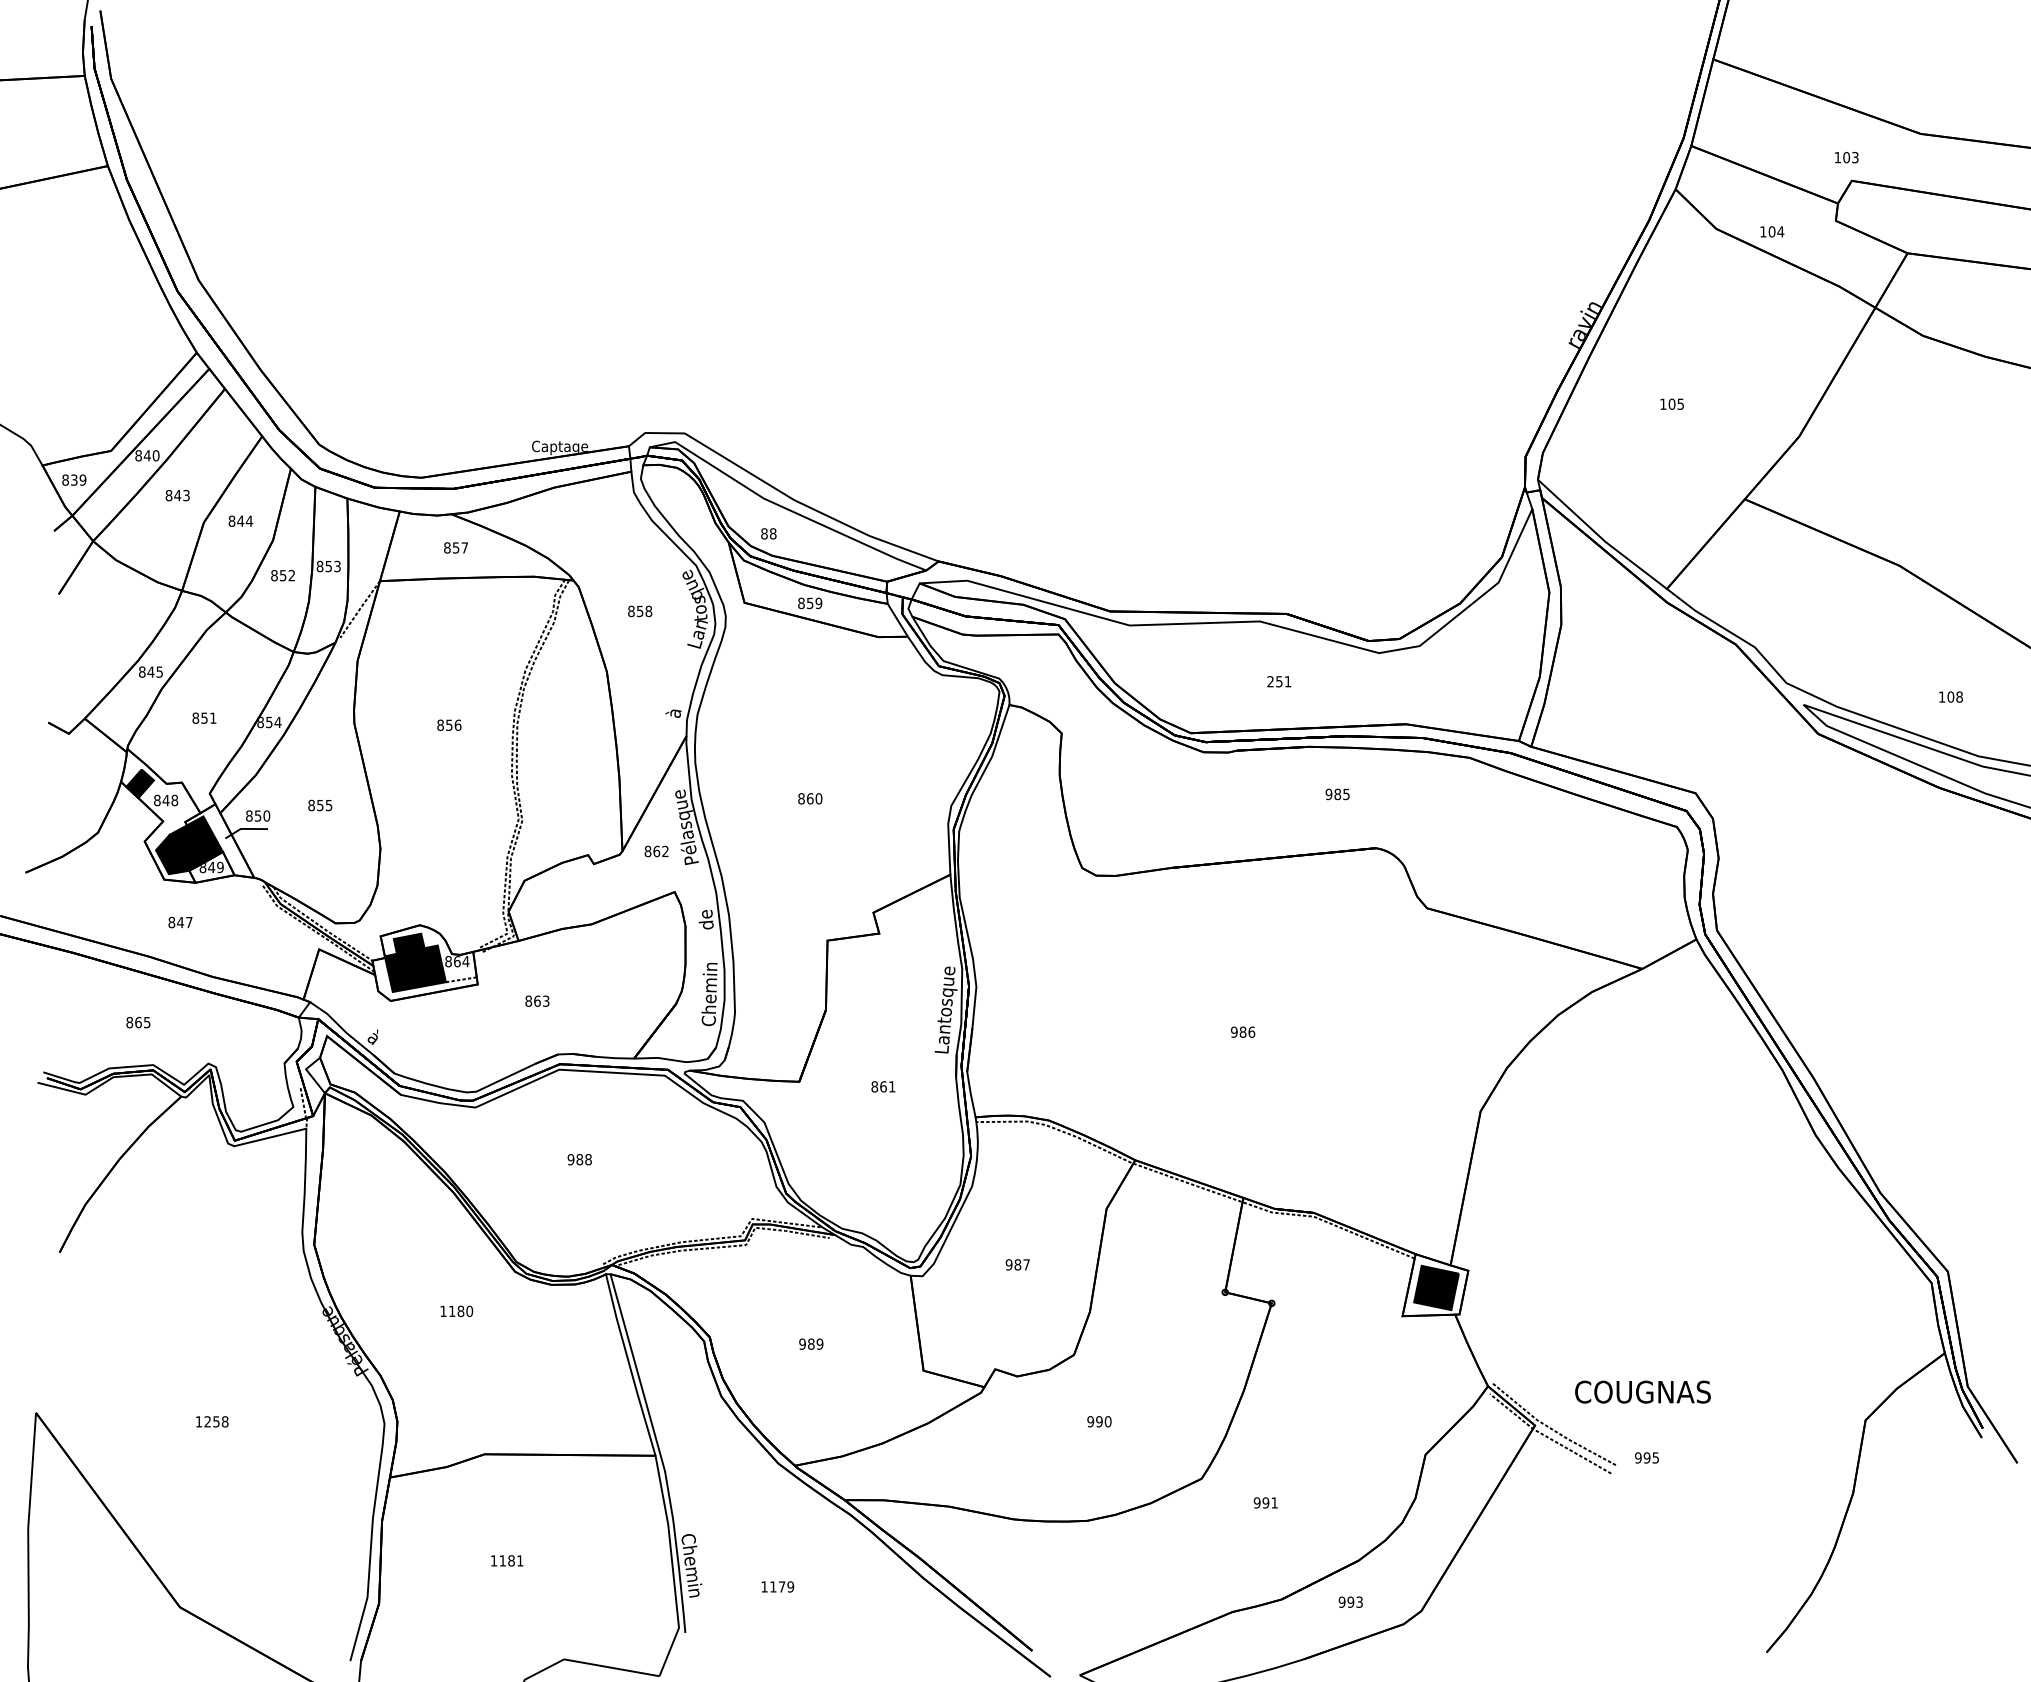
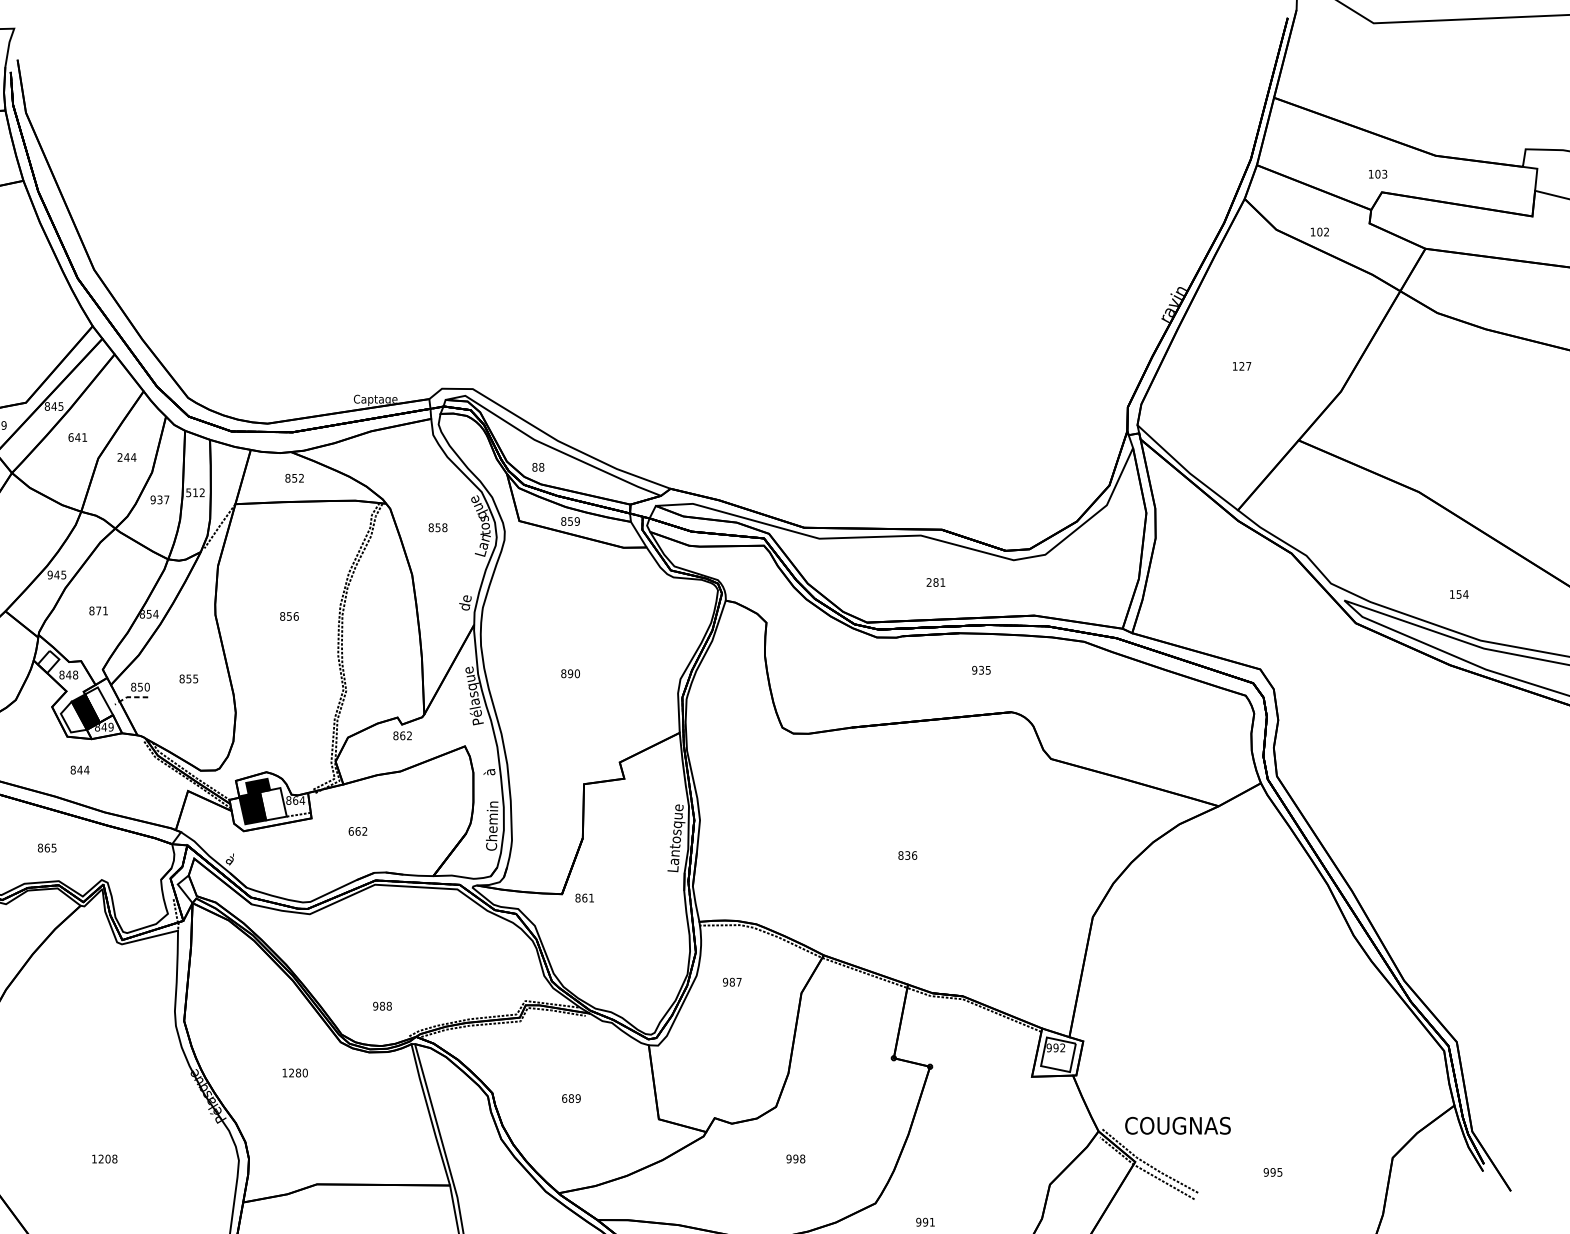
text: (1780, 231) -> (1326, 231), 104 -> 102
text: (1675, 403) -> (1244, 365), 105 -> 127
text: (155, 455) -> (60, 406), 840 -> 845
text: (177, 495) -> (77, 437), 843 -> 641
text: (231, 520) -> (119, 456), 844 -> 244
text: (464, 547) -> (301, 477), 857 -> 852
text: (328, 566) -> (195, 492), 853 -> 512
text: (283, 575) -> (160, 499), 852 -> 937
text: (141, 671) -> (49, 574), 845 -> 945
text: (1279, 681) -> (936, 582), 251 -> 281
text: (1955, 696) -> (1462, 594), 108 -> 154
text: (674, 707) -> (464, 602), à -> de
text: (204, 717) -> (98, 610), 851 -> 871
fill: (140, 783) -> (48, 661), removed
text: (1337, 794) -> (981, 670), 985 -> 935
text: (809, 798) -> (570, 673), 860 -> 890
line: (244, 828) -> (129, 696), solid -> dashed
fill: (204, 838) -> (98, 704), removed
text: (656, 851) -> (402, 735), moved
fill: (172, 854) -> (73, 717), removed
text: (705, 919) -> (488, 767), de -> à
text: (188, 922) -> (86, 770), 847 -> 844
fill: (428, 966) -> (273, 804), removed
text: (537, 1000) -> (358, 830), 863 -> 662
text: (1238, 1031) -> (904, 855), 986 -> 836
text: (883, 1086) -> (584, 897), moved
text: (579, 1159) -> (382, 1006), moved
text: (1017, 1264) -> (732, 981), moved
fill: (1436, 1287) -> (1058, 1054), removed
text: (452, 1310) -> (291, 1072), 1180 -> 1280
text: (802, 1343) -> (564, 1098), 989 -> 689
text: (1642, 1391) -> (1177, 1125), moved
text: (216, 1421) -> (108, 1158), 1258 -> 1208
text: (1107, 1421) -> (802, 1158), 990 -> 998
text: (1646, 1457) -> (1272, 1172), moved

